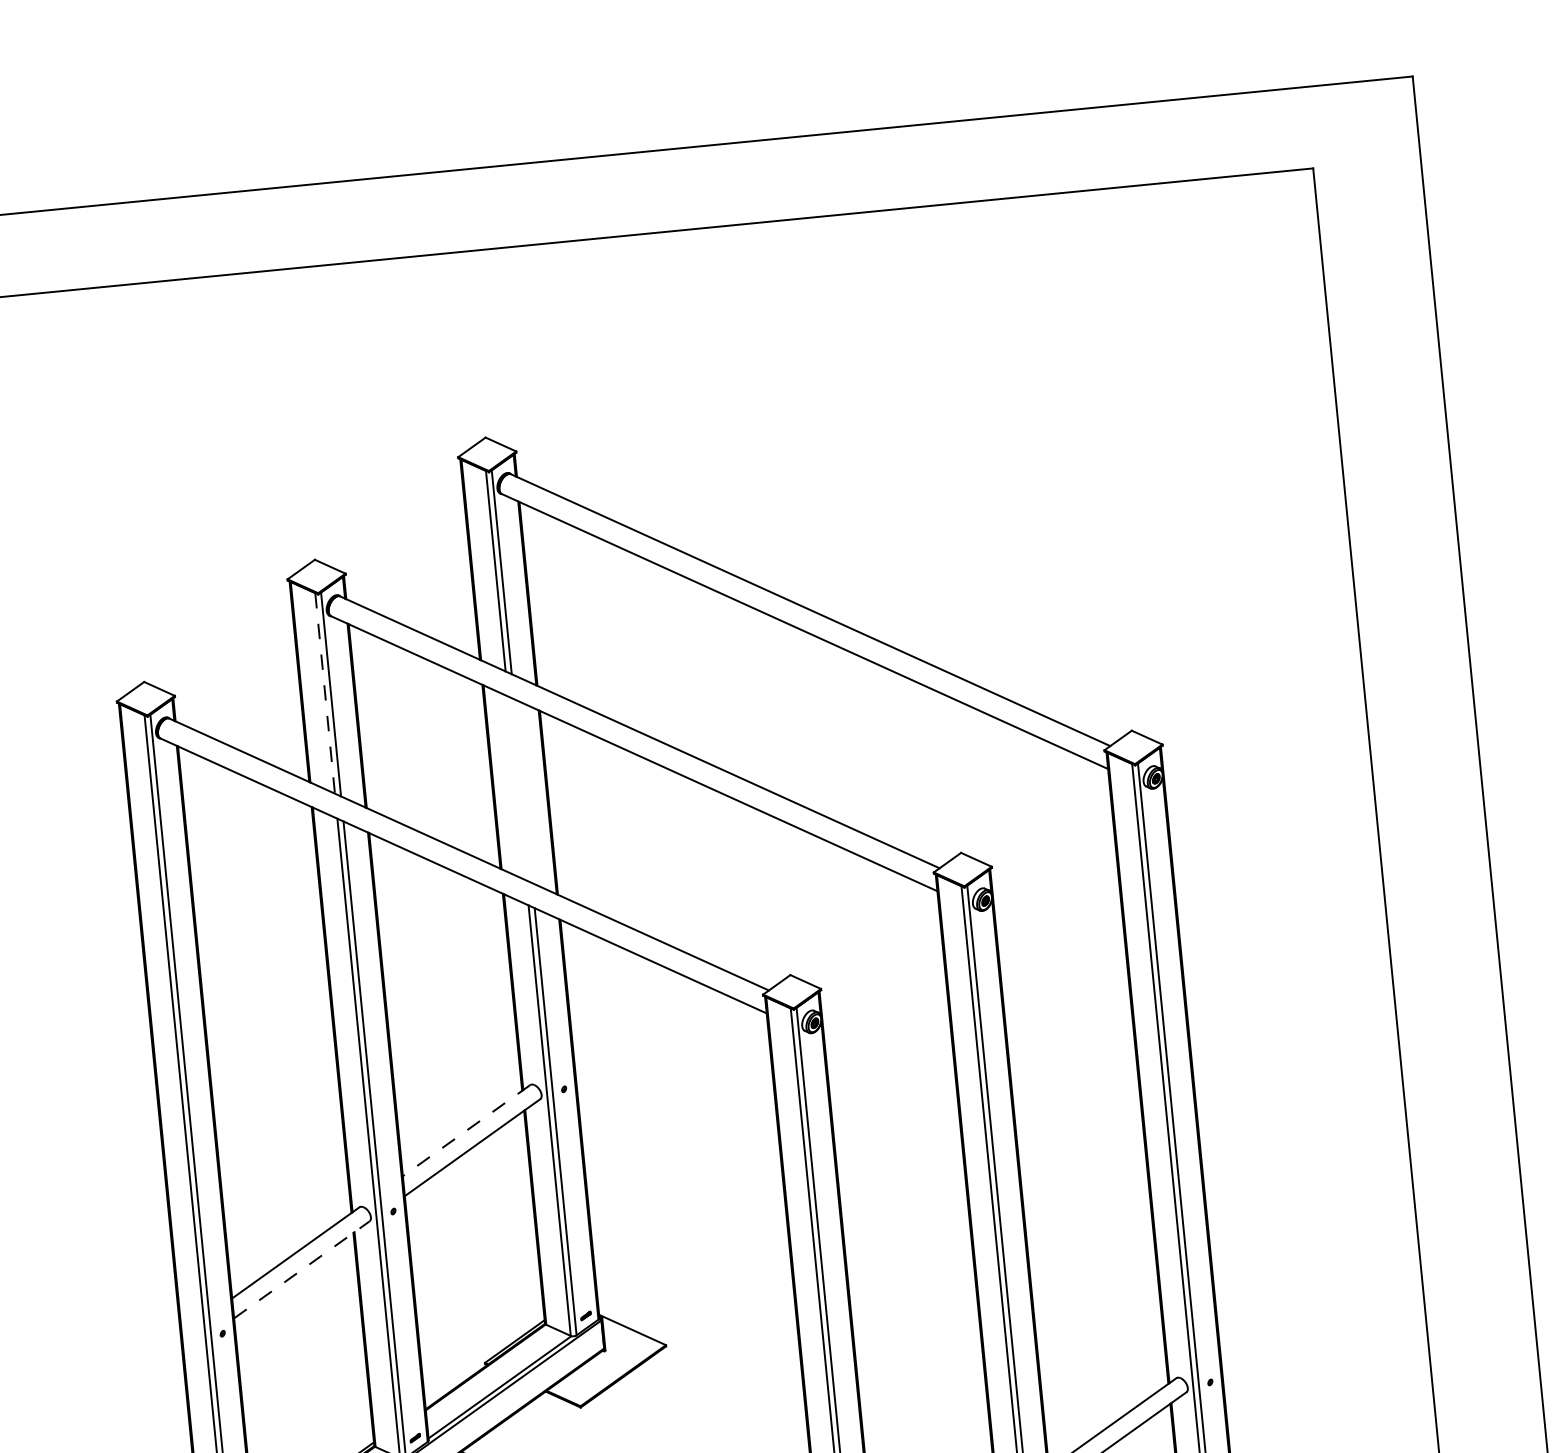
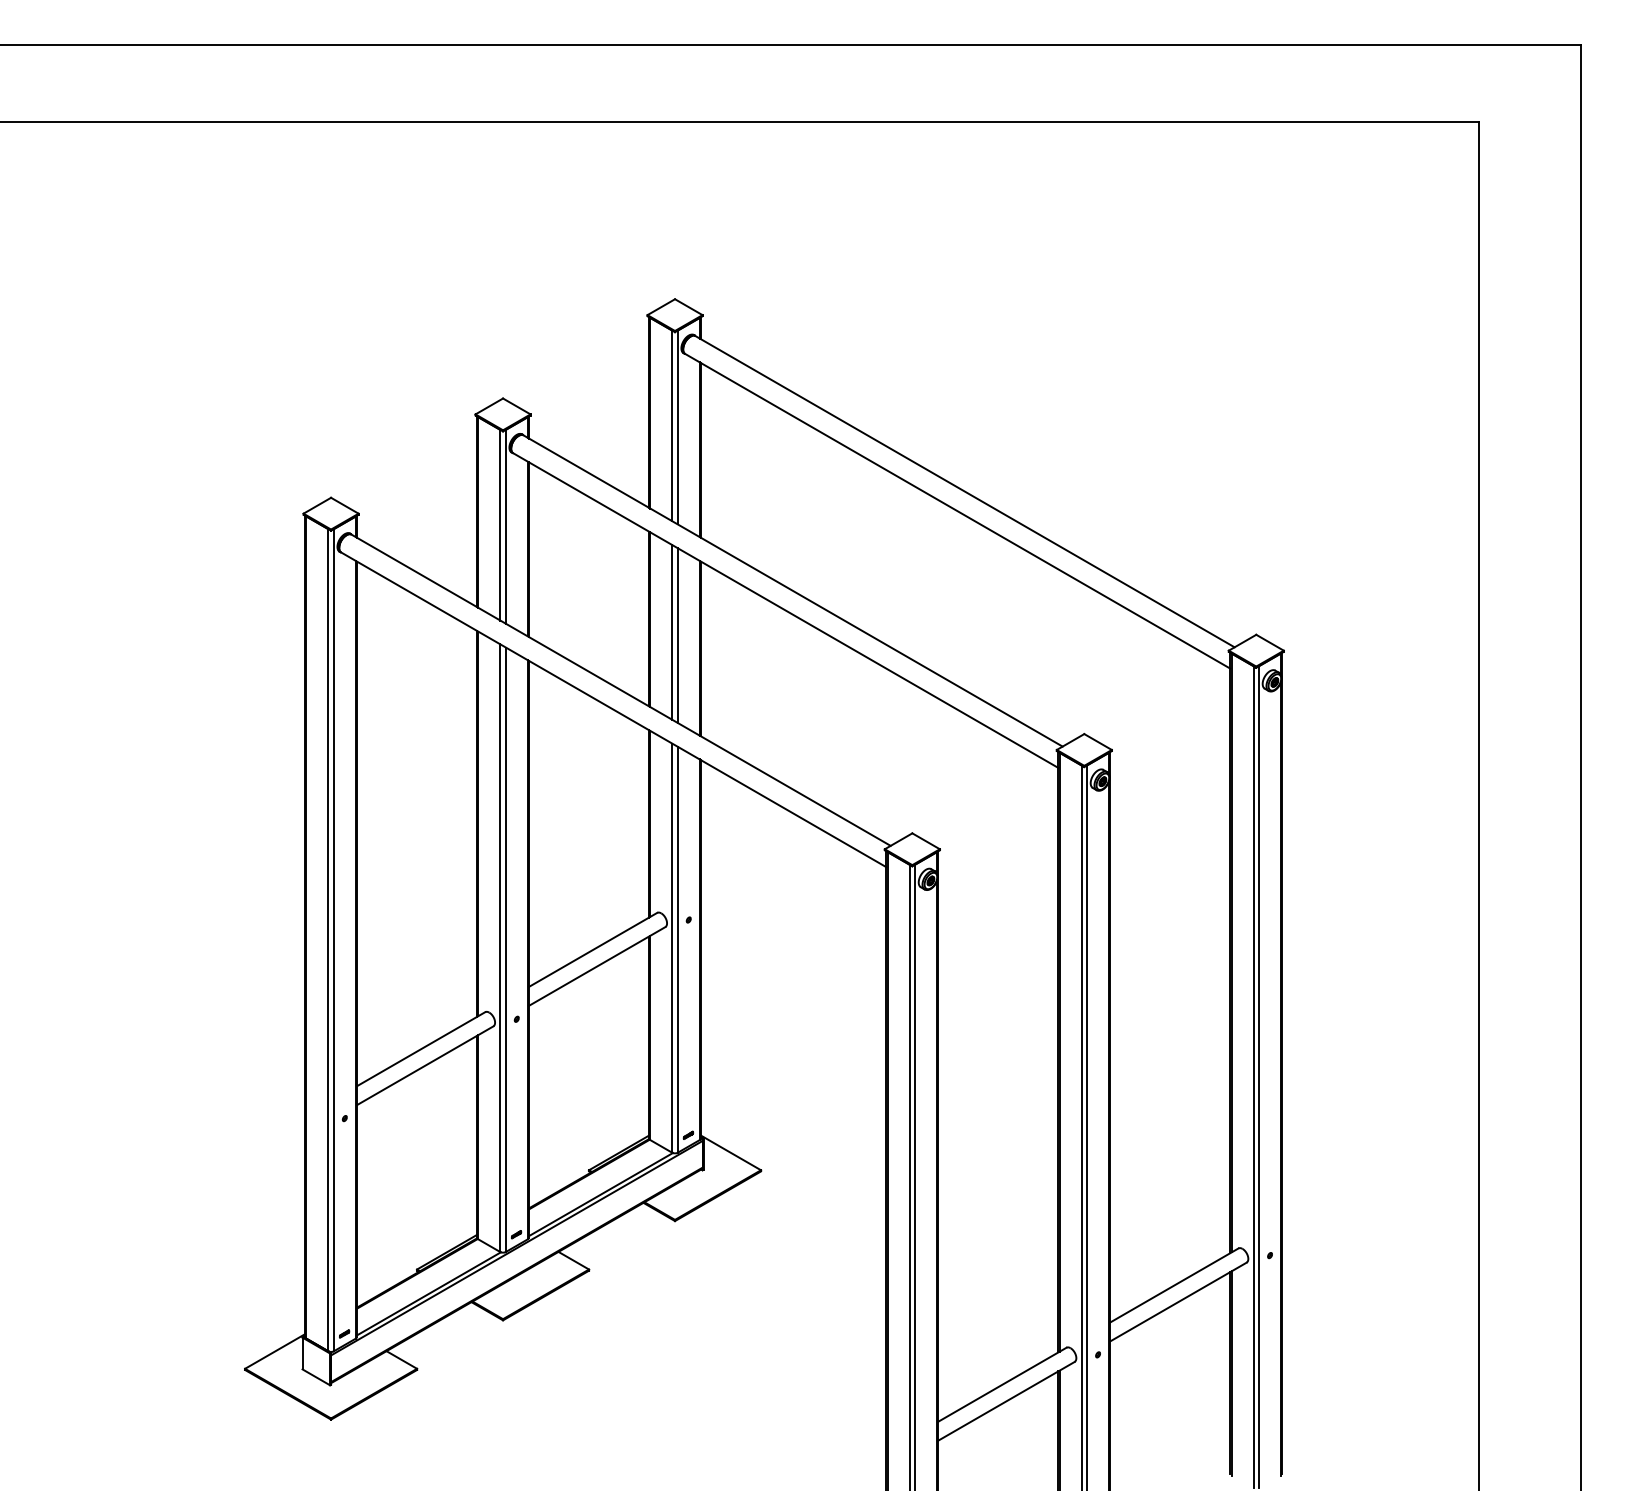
line: (325, 693) -> (500, 525), dashed -> solid
line: (517, 788) -> (672, 632), added
line: (522, 791) -> (677, 635), added
line: (465, 1131) -> (592, 950), dashed -> solid
line: (302, 1269) -> (425, 1065), dashed -> solid

